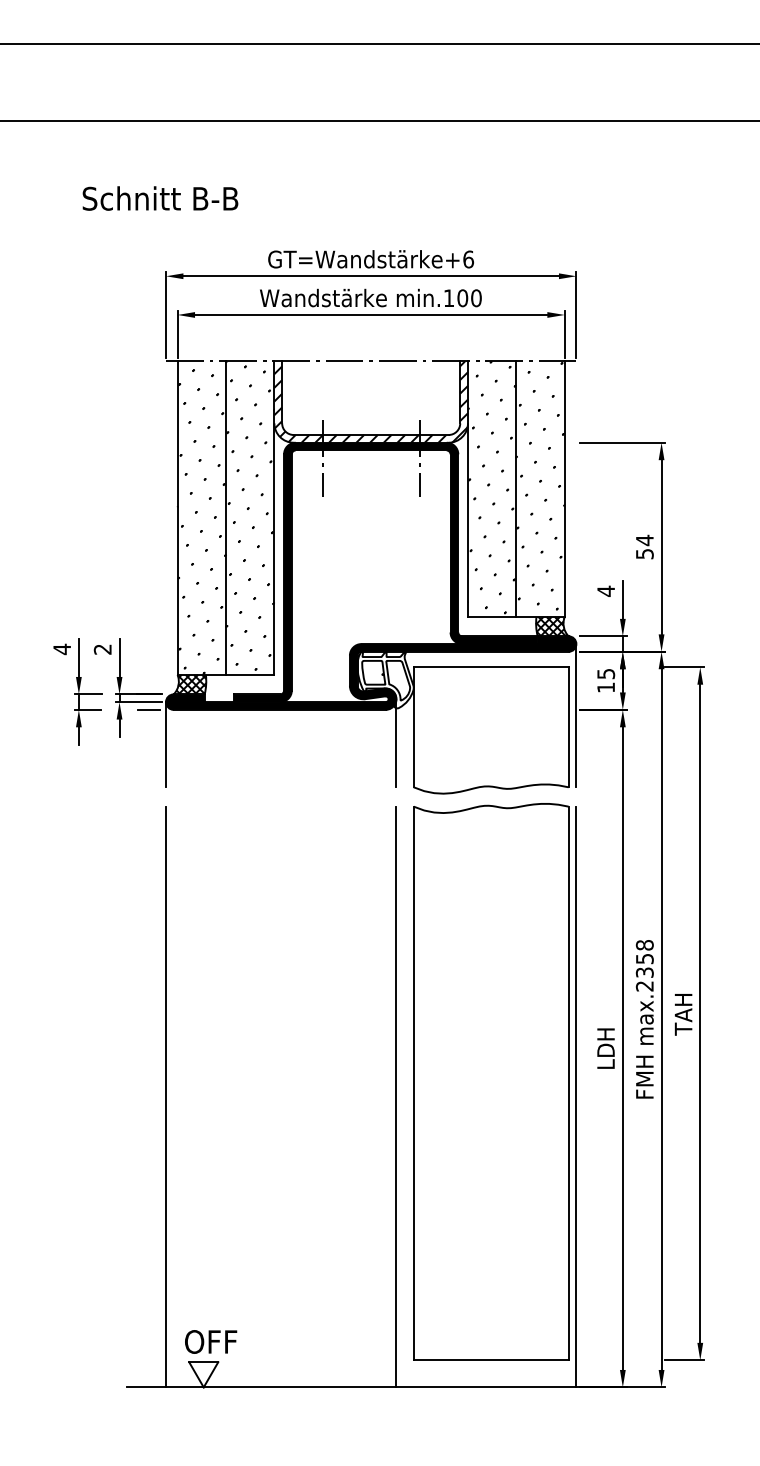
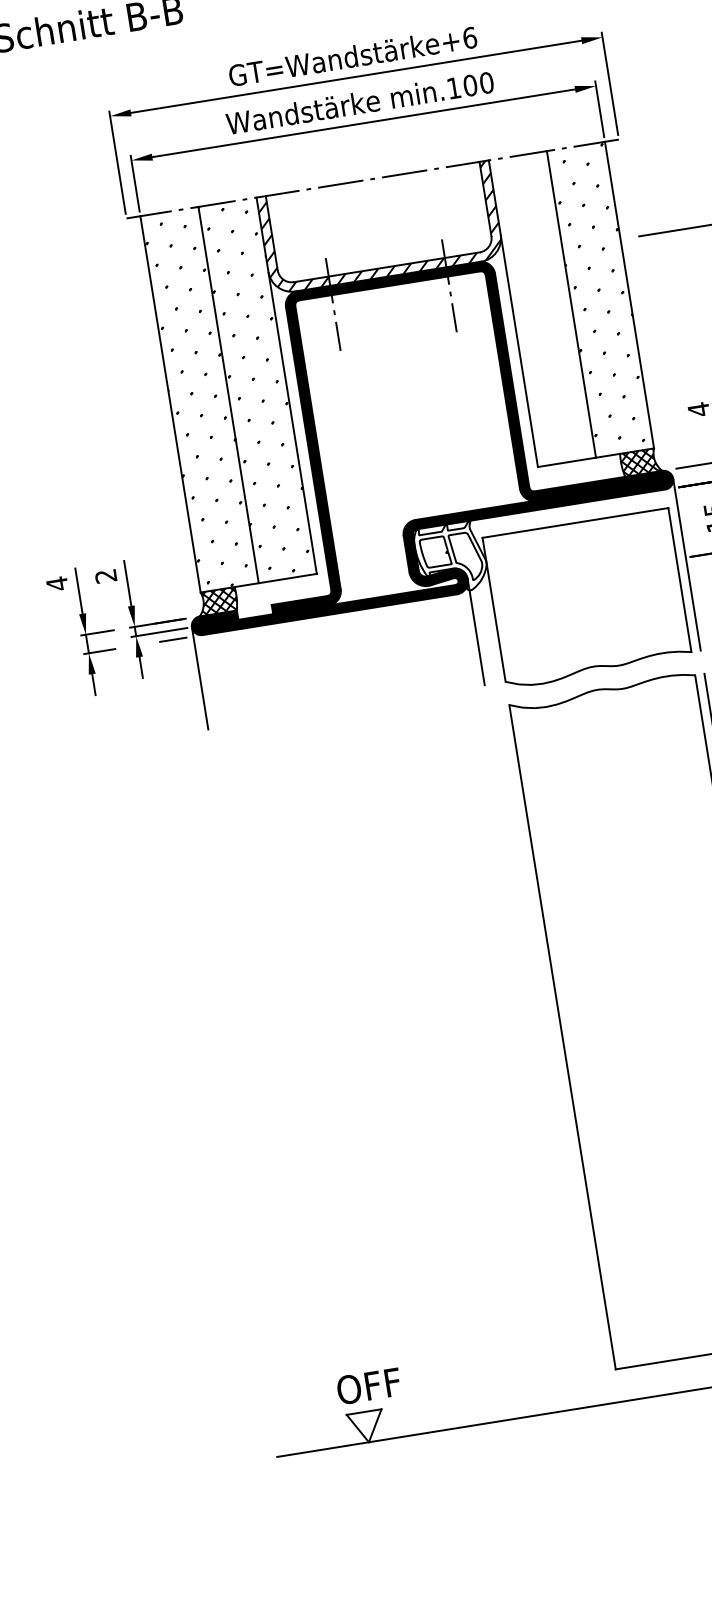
hatch: (491, 487) -> (541, 307), removed
line: (166, 1096) -> (268, 1100), removed
line: (396, 1096) -> (544, 1056), removed

